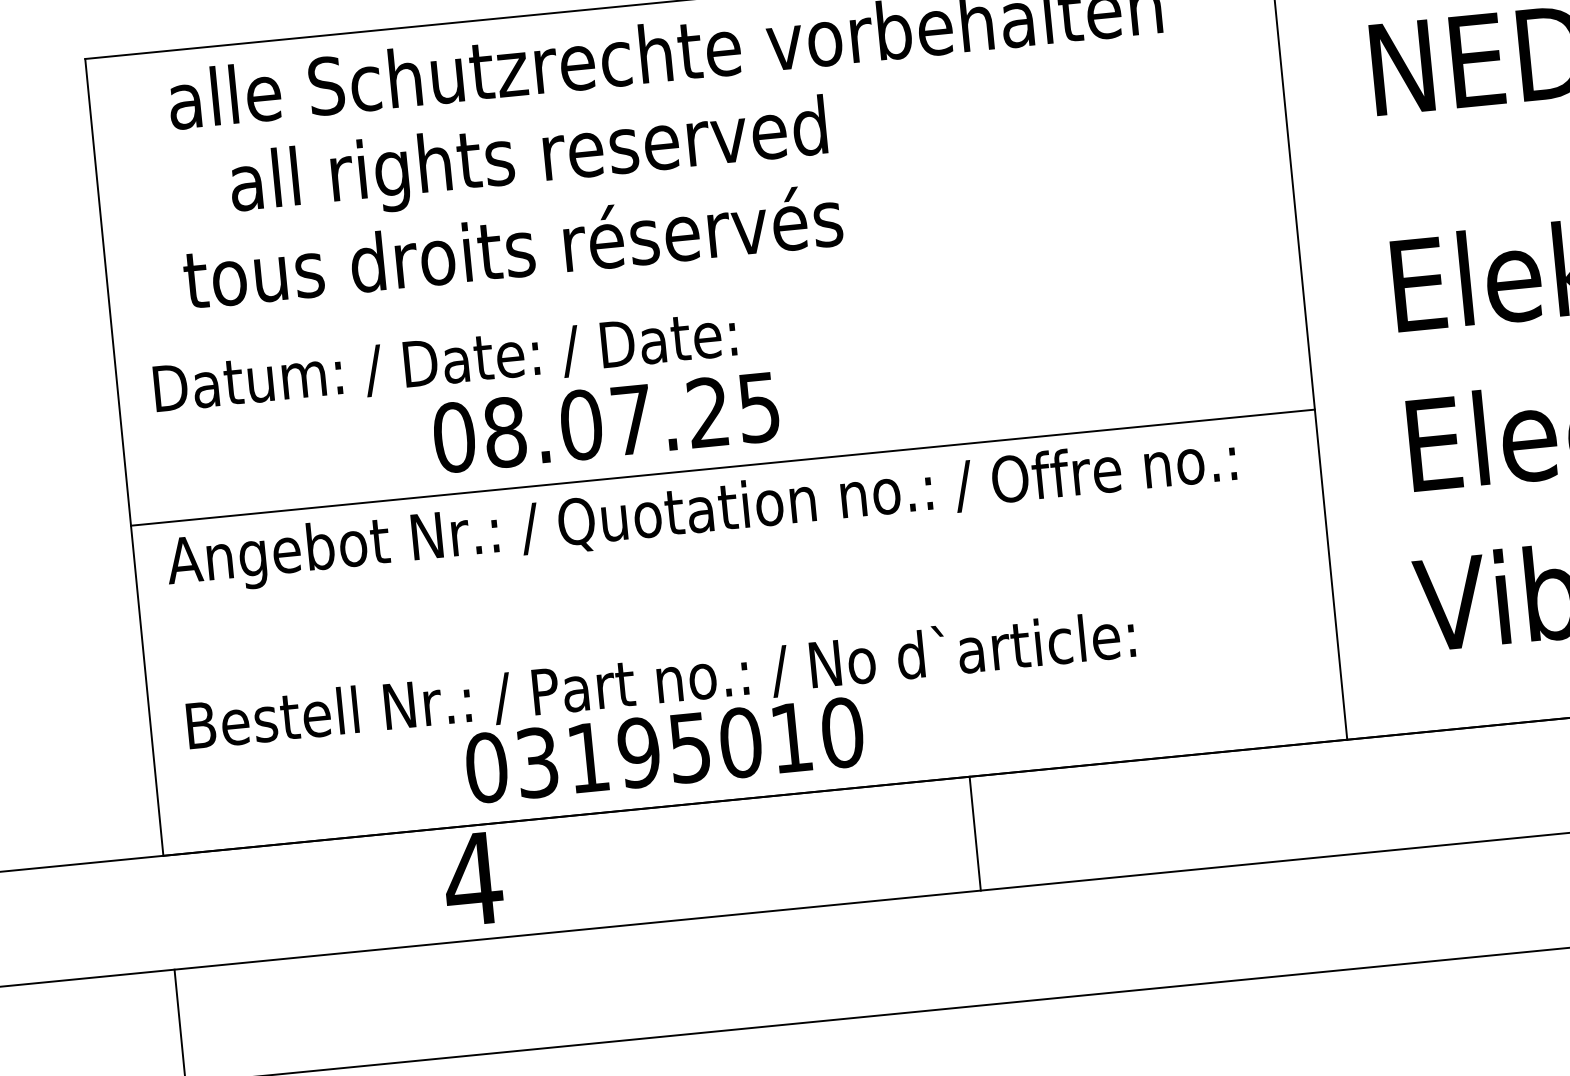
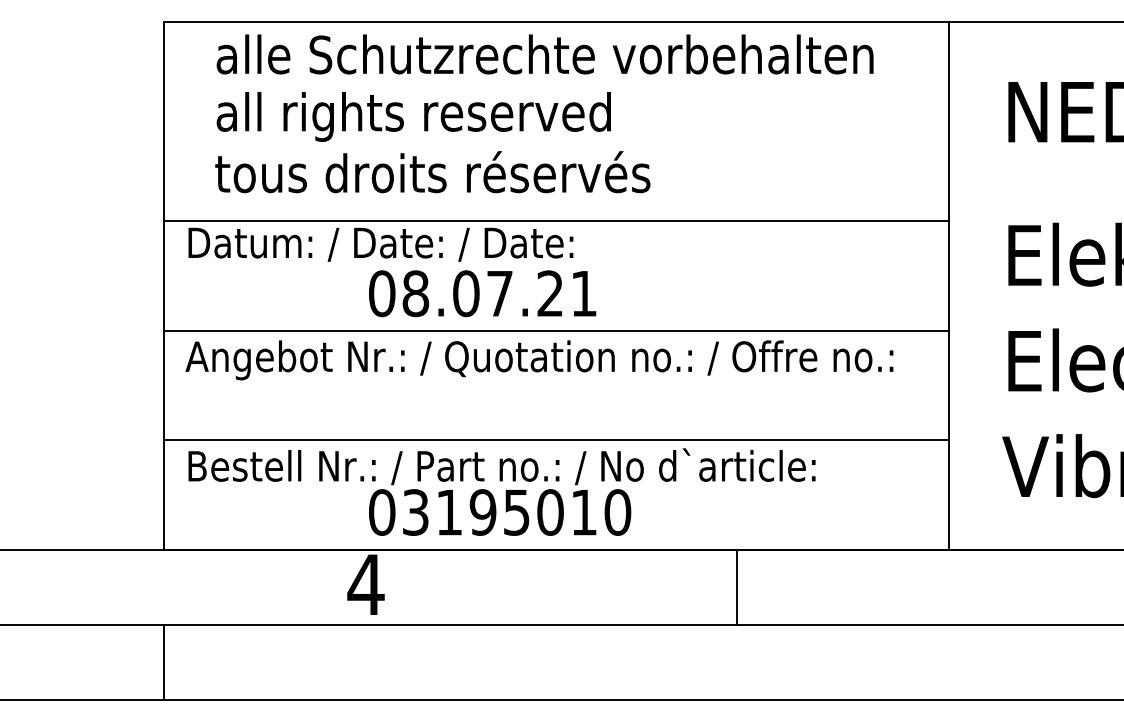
text: (528, 160) -> (413, 116), moved
line: (706, 302) -> (556, 221), added
text: (758, 408) -> (583, 294), 08.07.25 -> 08.07.21
line: (739, 633) -> (556, 440), added
line: (975, 832) -> (737, 586), moved

